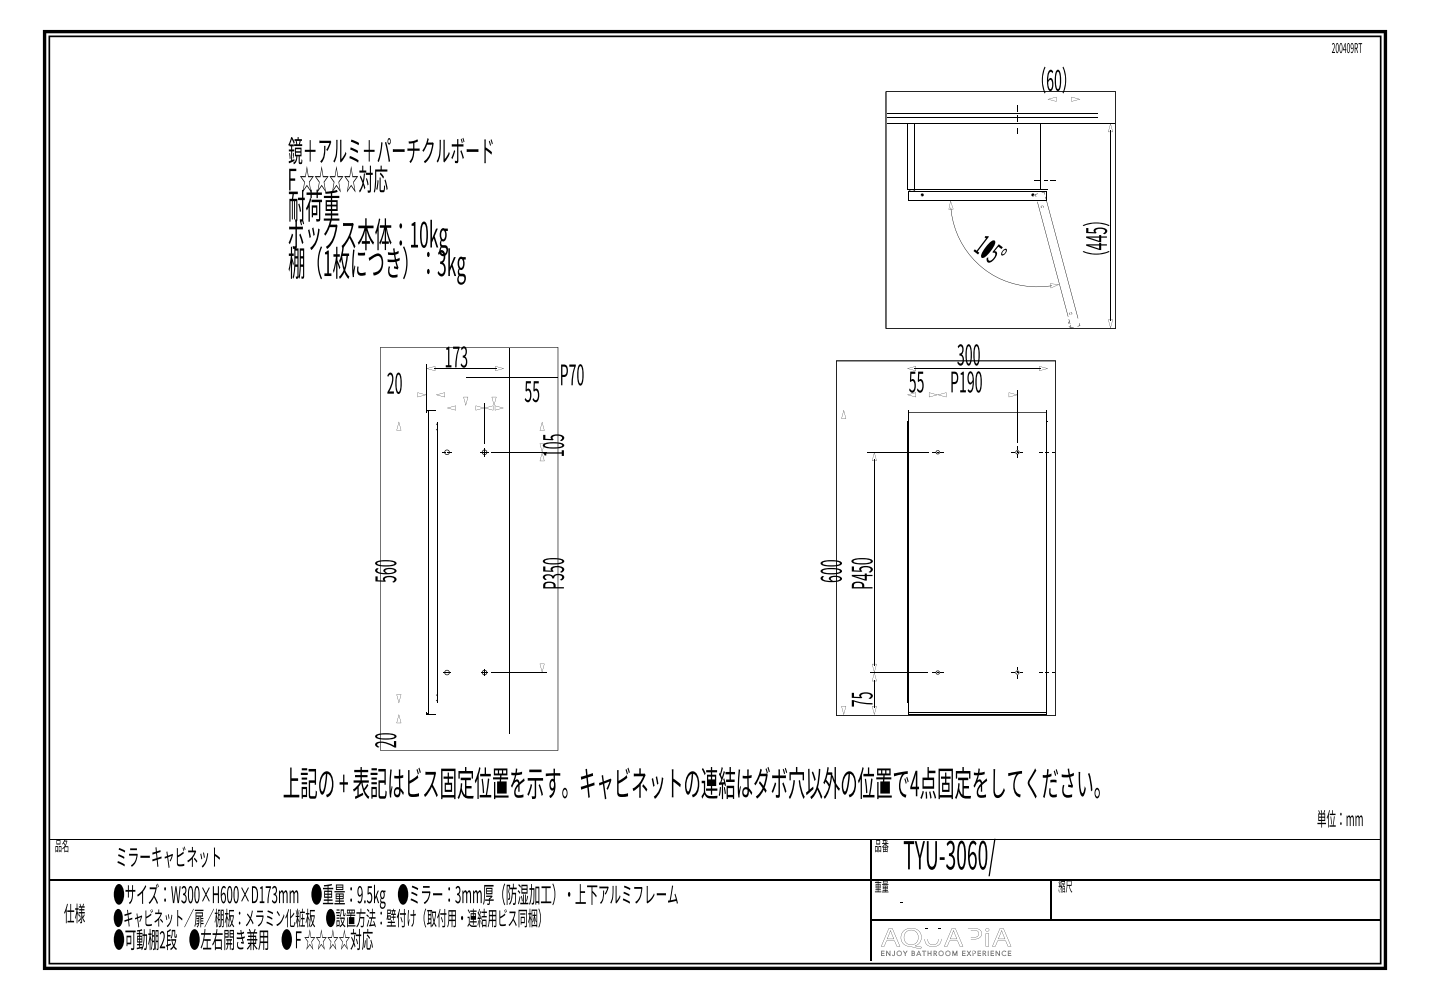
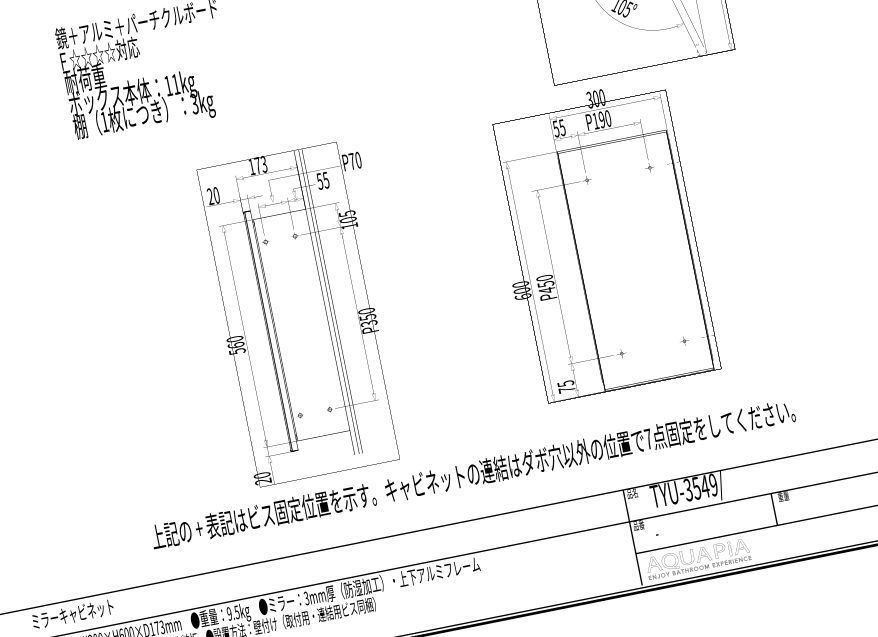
text: (423, 234) -> (175, 84), 10kg -> 11kg
text: (937, 529) -> (599, 241), moved
text: (479, 548) -> (306, 312), moved
text: (914, 783) -> (648, 439), 4 -> 7
text: (885, 846) -> (635, 493), 品番 -> 品名
text: (972, 854) -> (705, 485), TYU-3060/ -> TYU-3549/
text: (881, 886) -> (638, 525), 重量 -> 品番
text: (1065, 886) -> (783, 496), 縮尺 -> 重量

